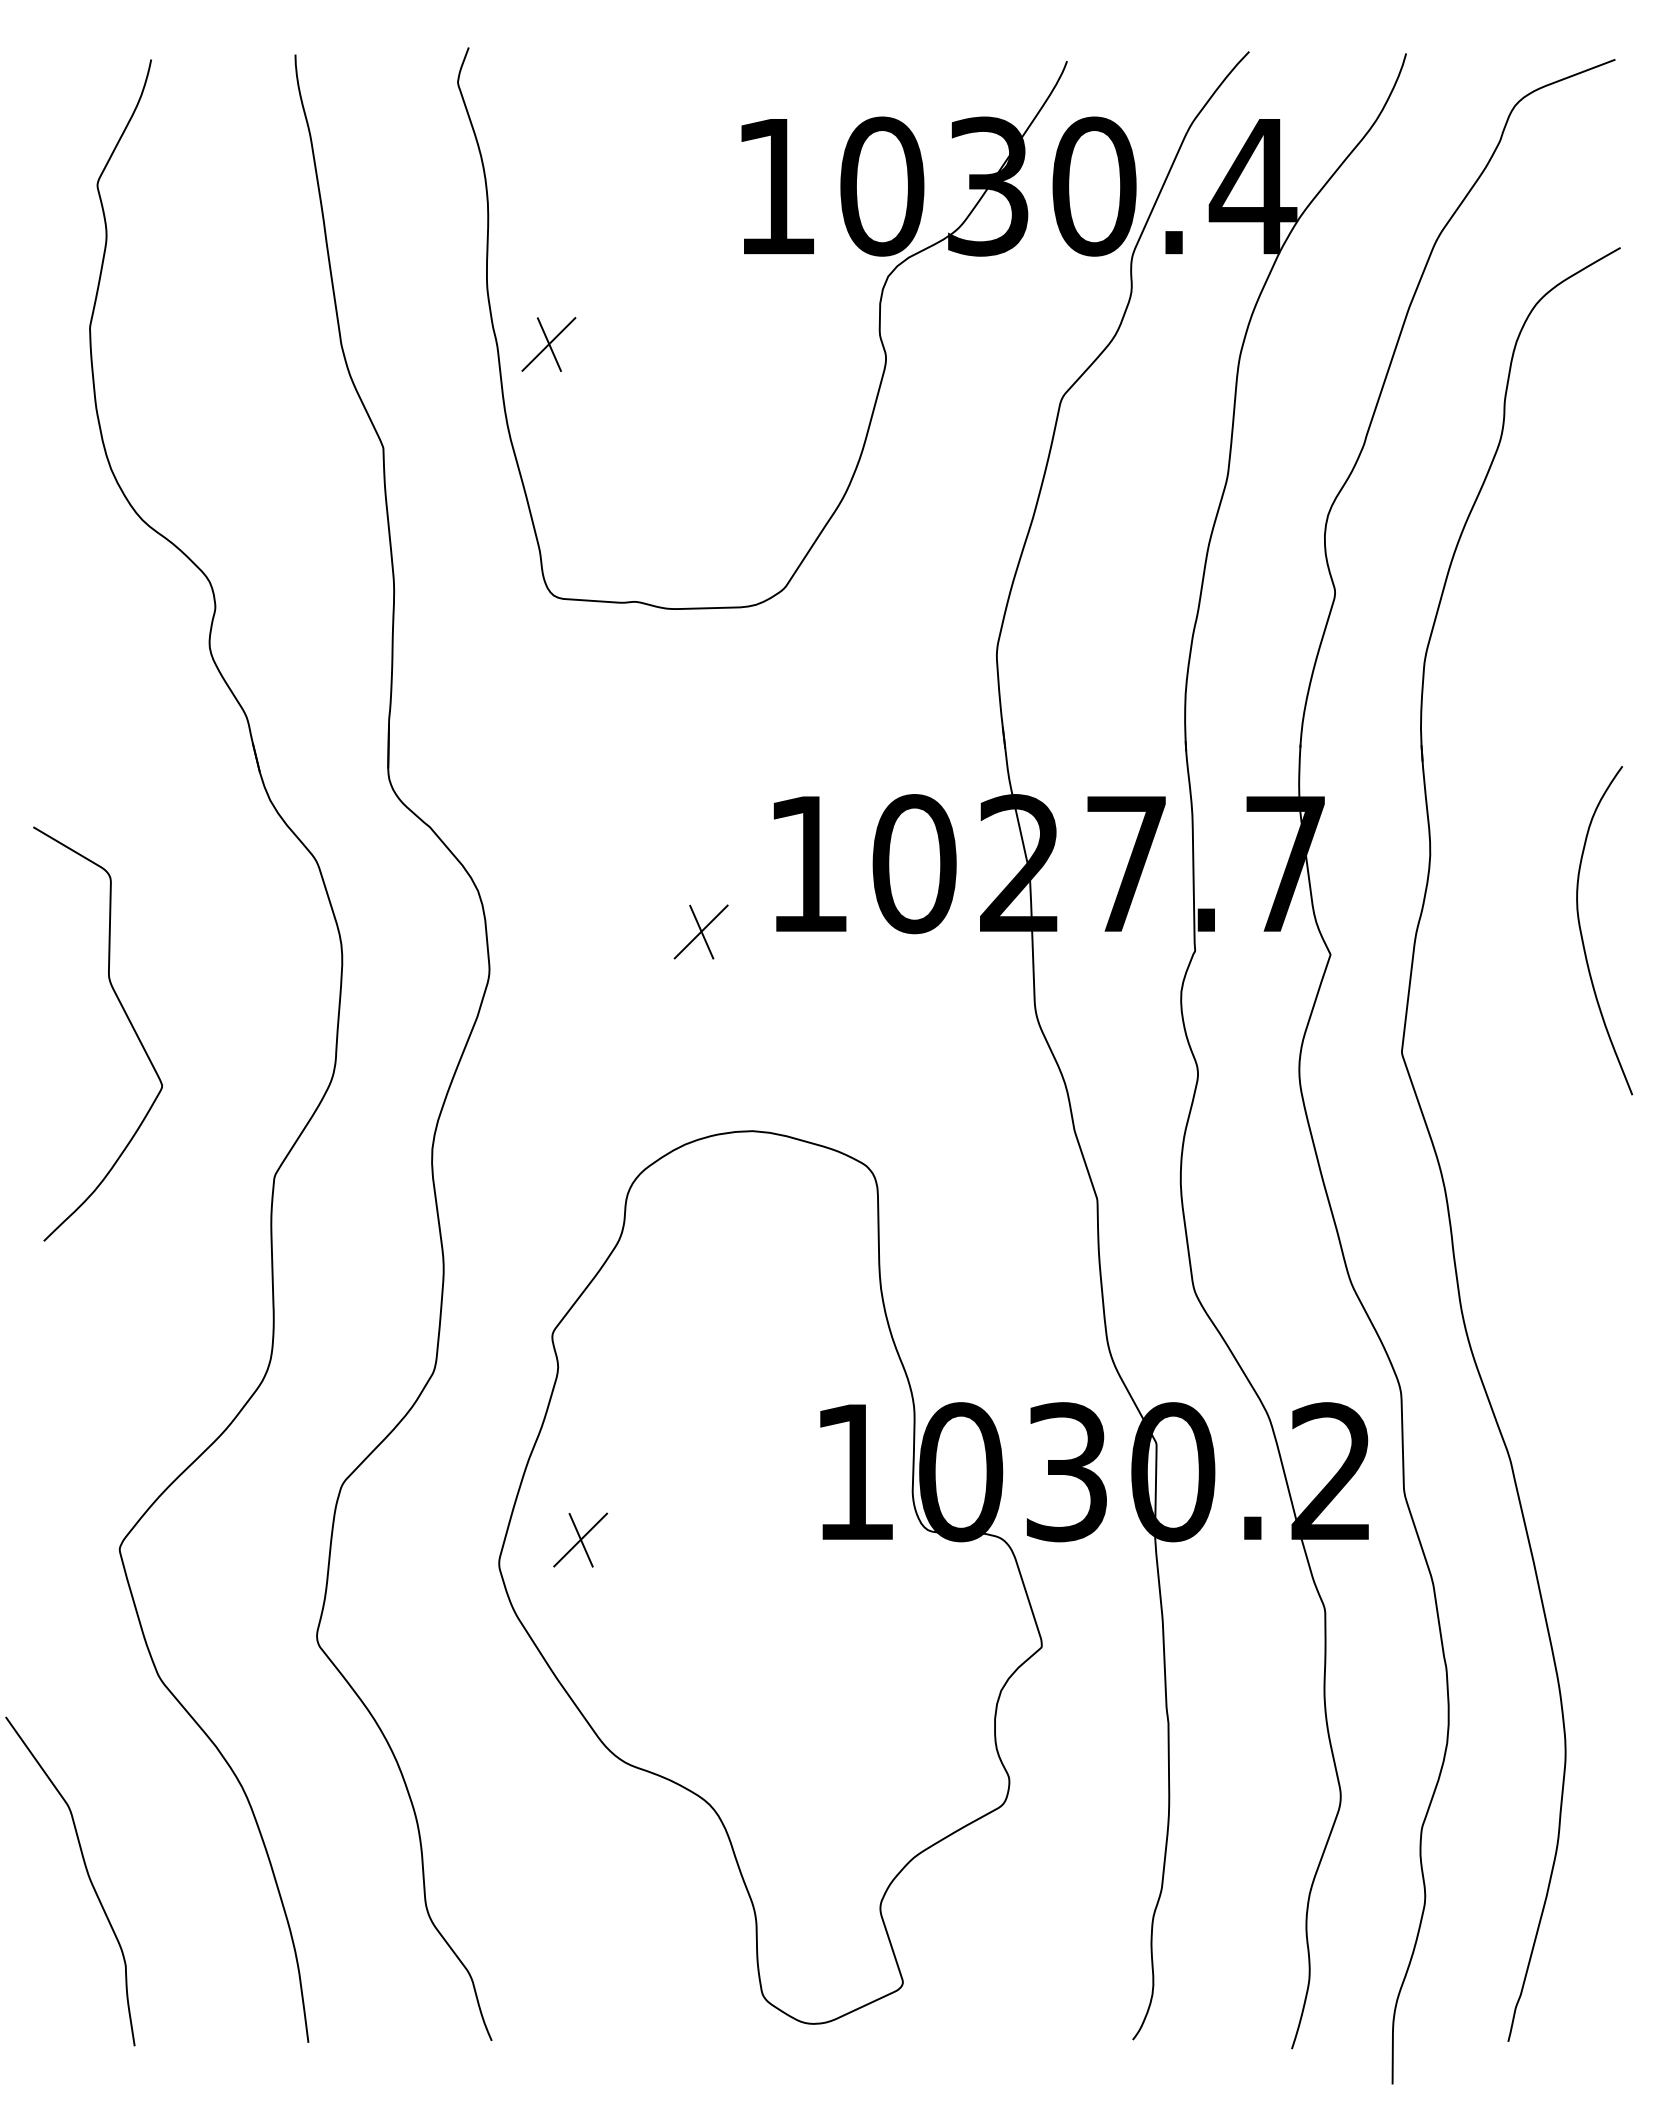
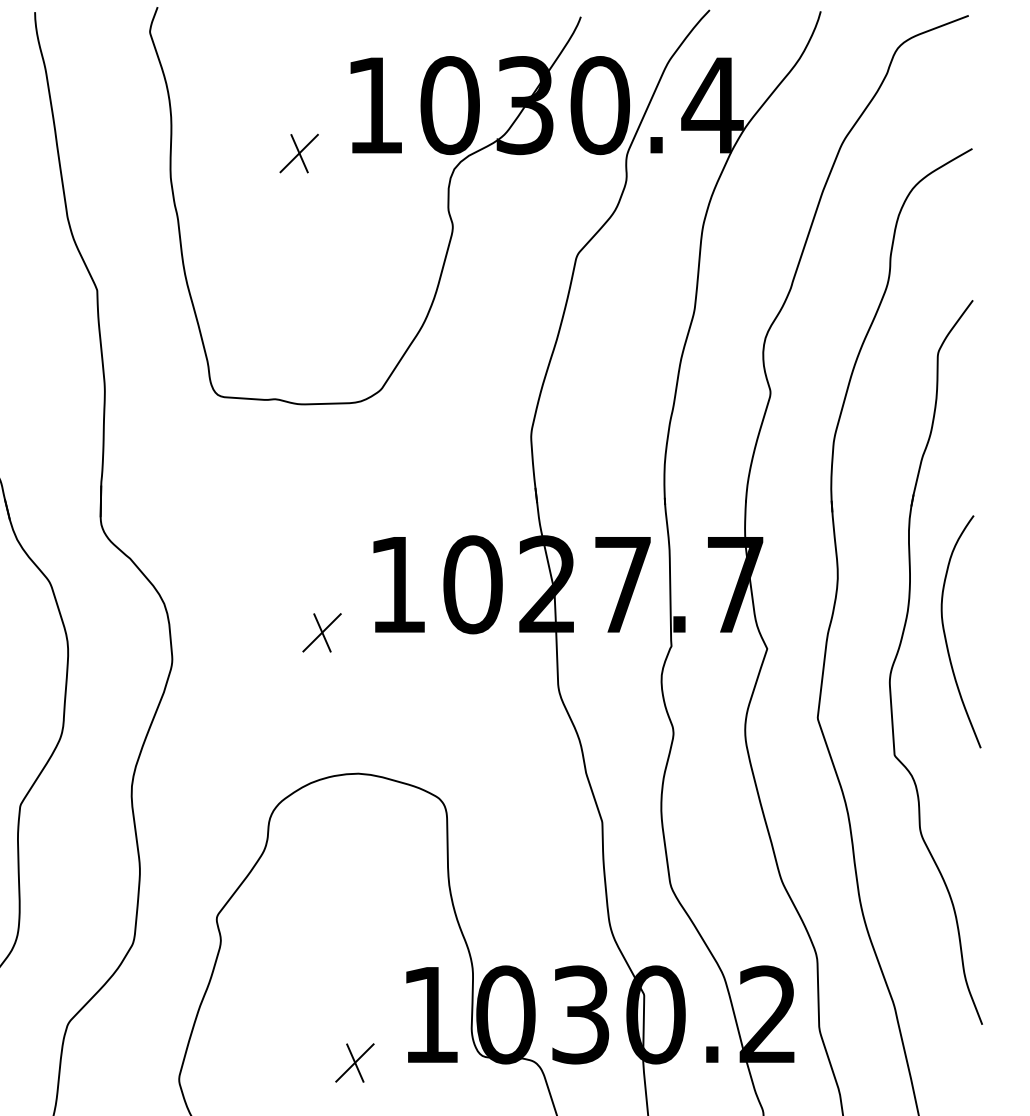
part: (548, 344) -> (298, 153), moved
part: (1517, 955) -> (899, 649), added
part: (580, 1539) -> (354, 1062), moved

